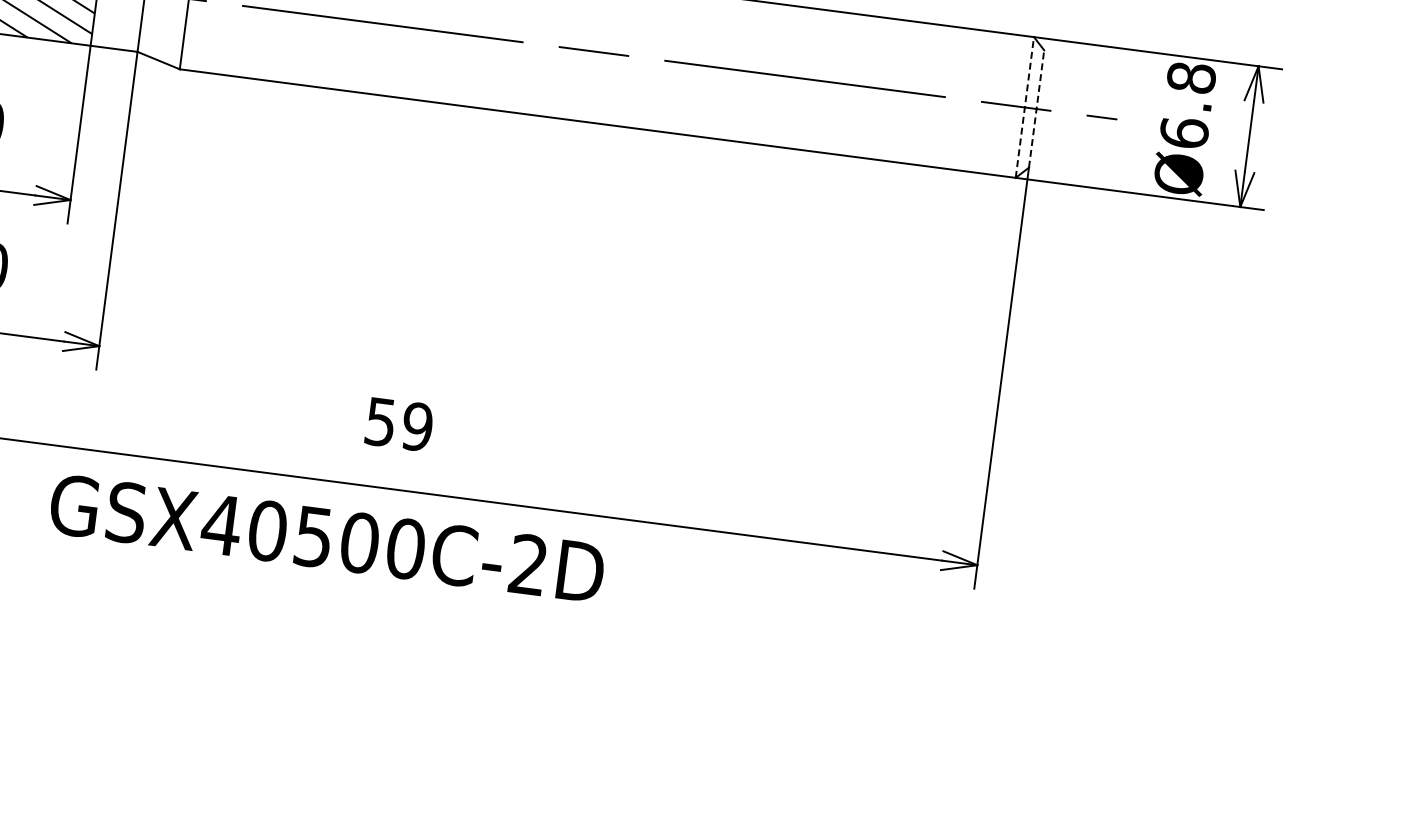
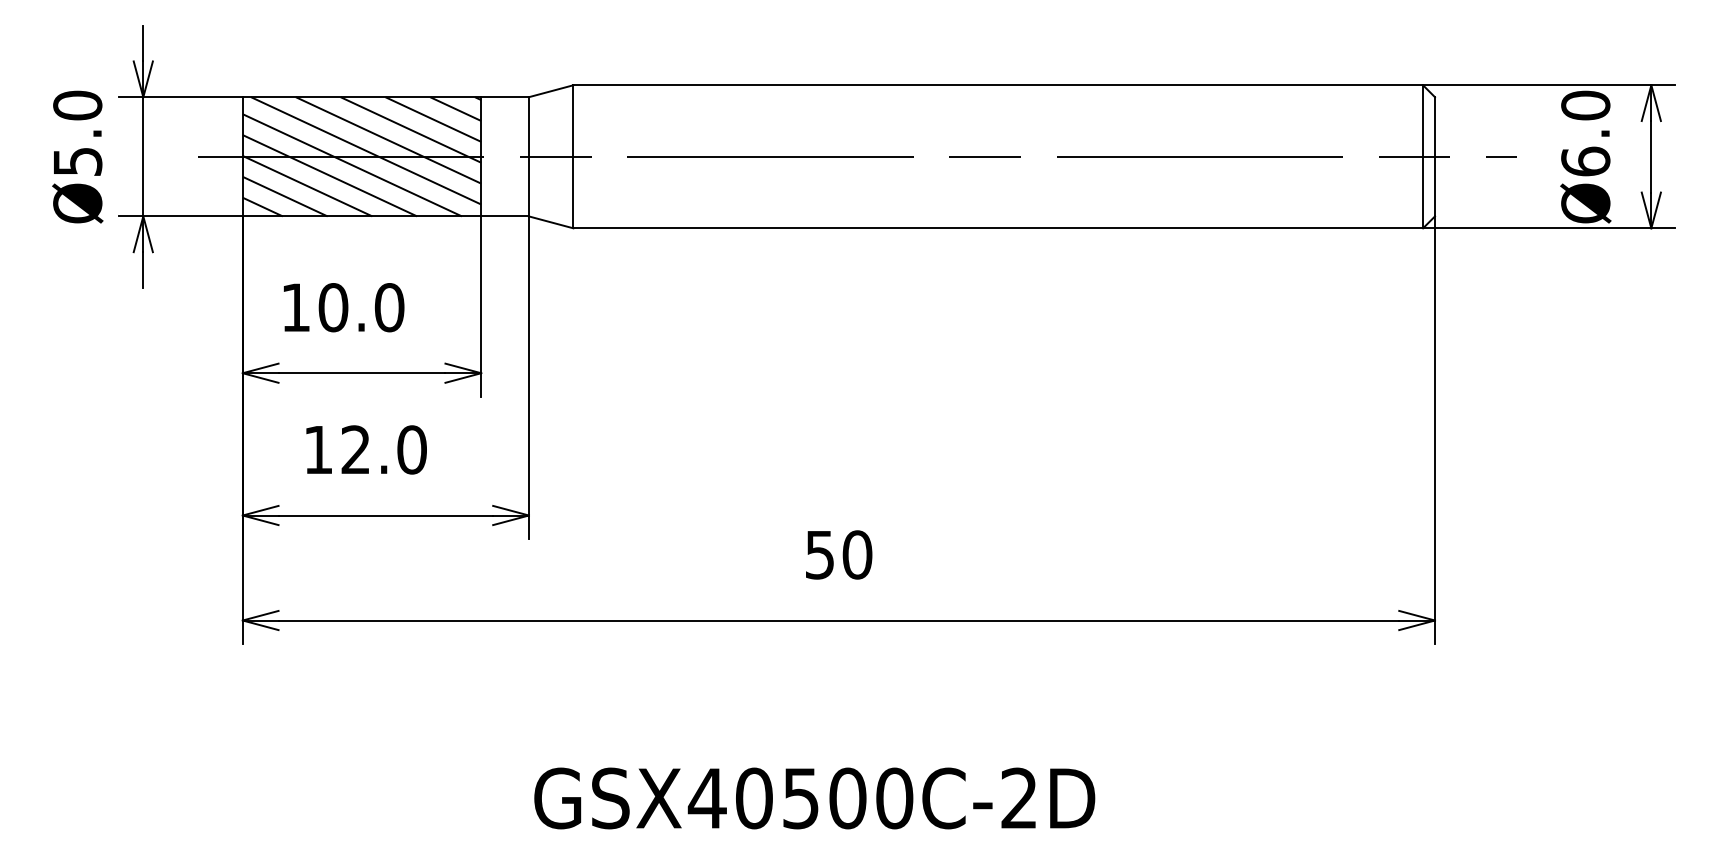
text: (1191, 77) -> (1585, 105), Ø6.8 -> Ø6.0
line: (1025, 107) -> (1423, 156), dashed -> solid
line: (1036, 108) -> (1434, 156), dashed -> solid
text: (417, 426) -> (857, 554), 59 -> 50
text: (327, 538) -> (814, 798), moved

